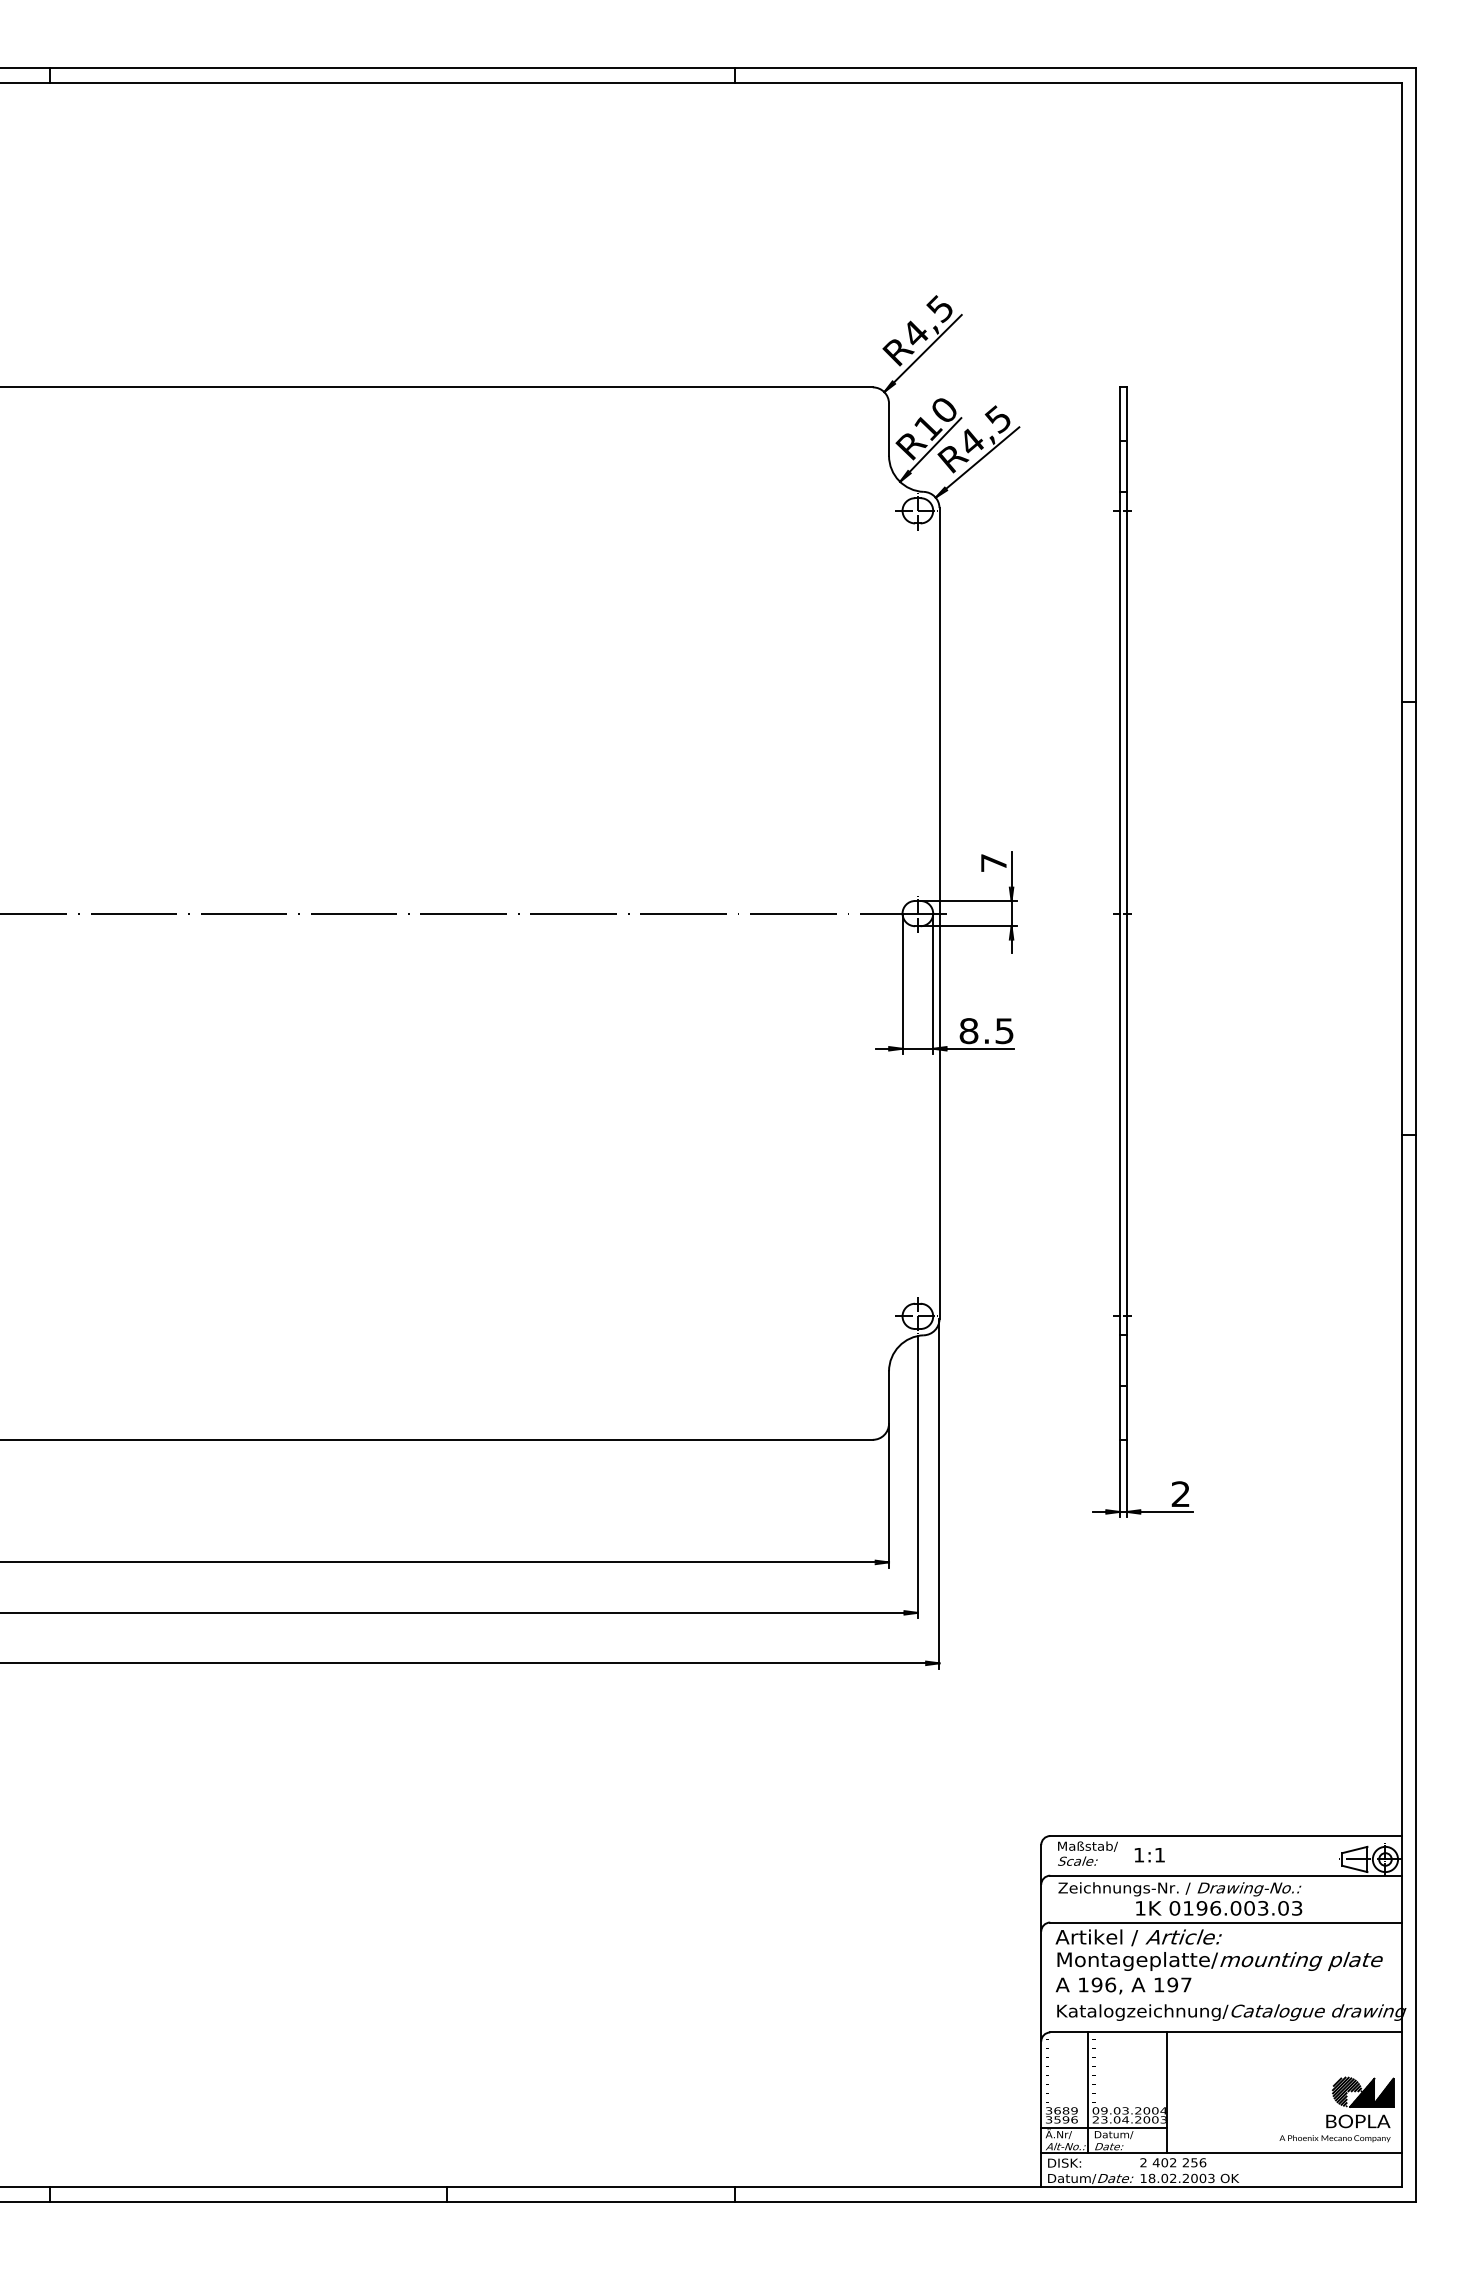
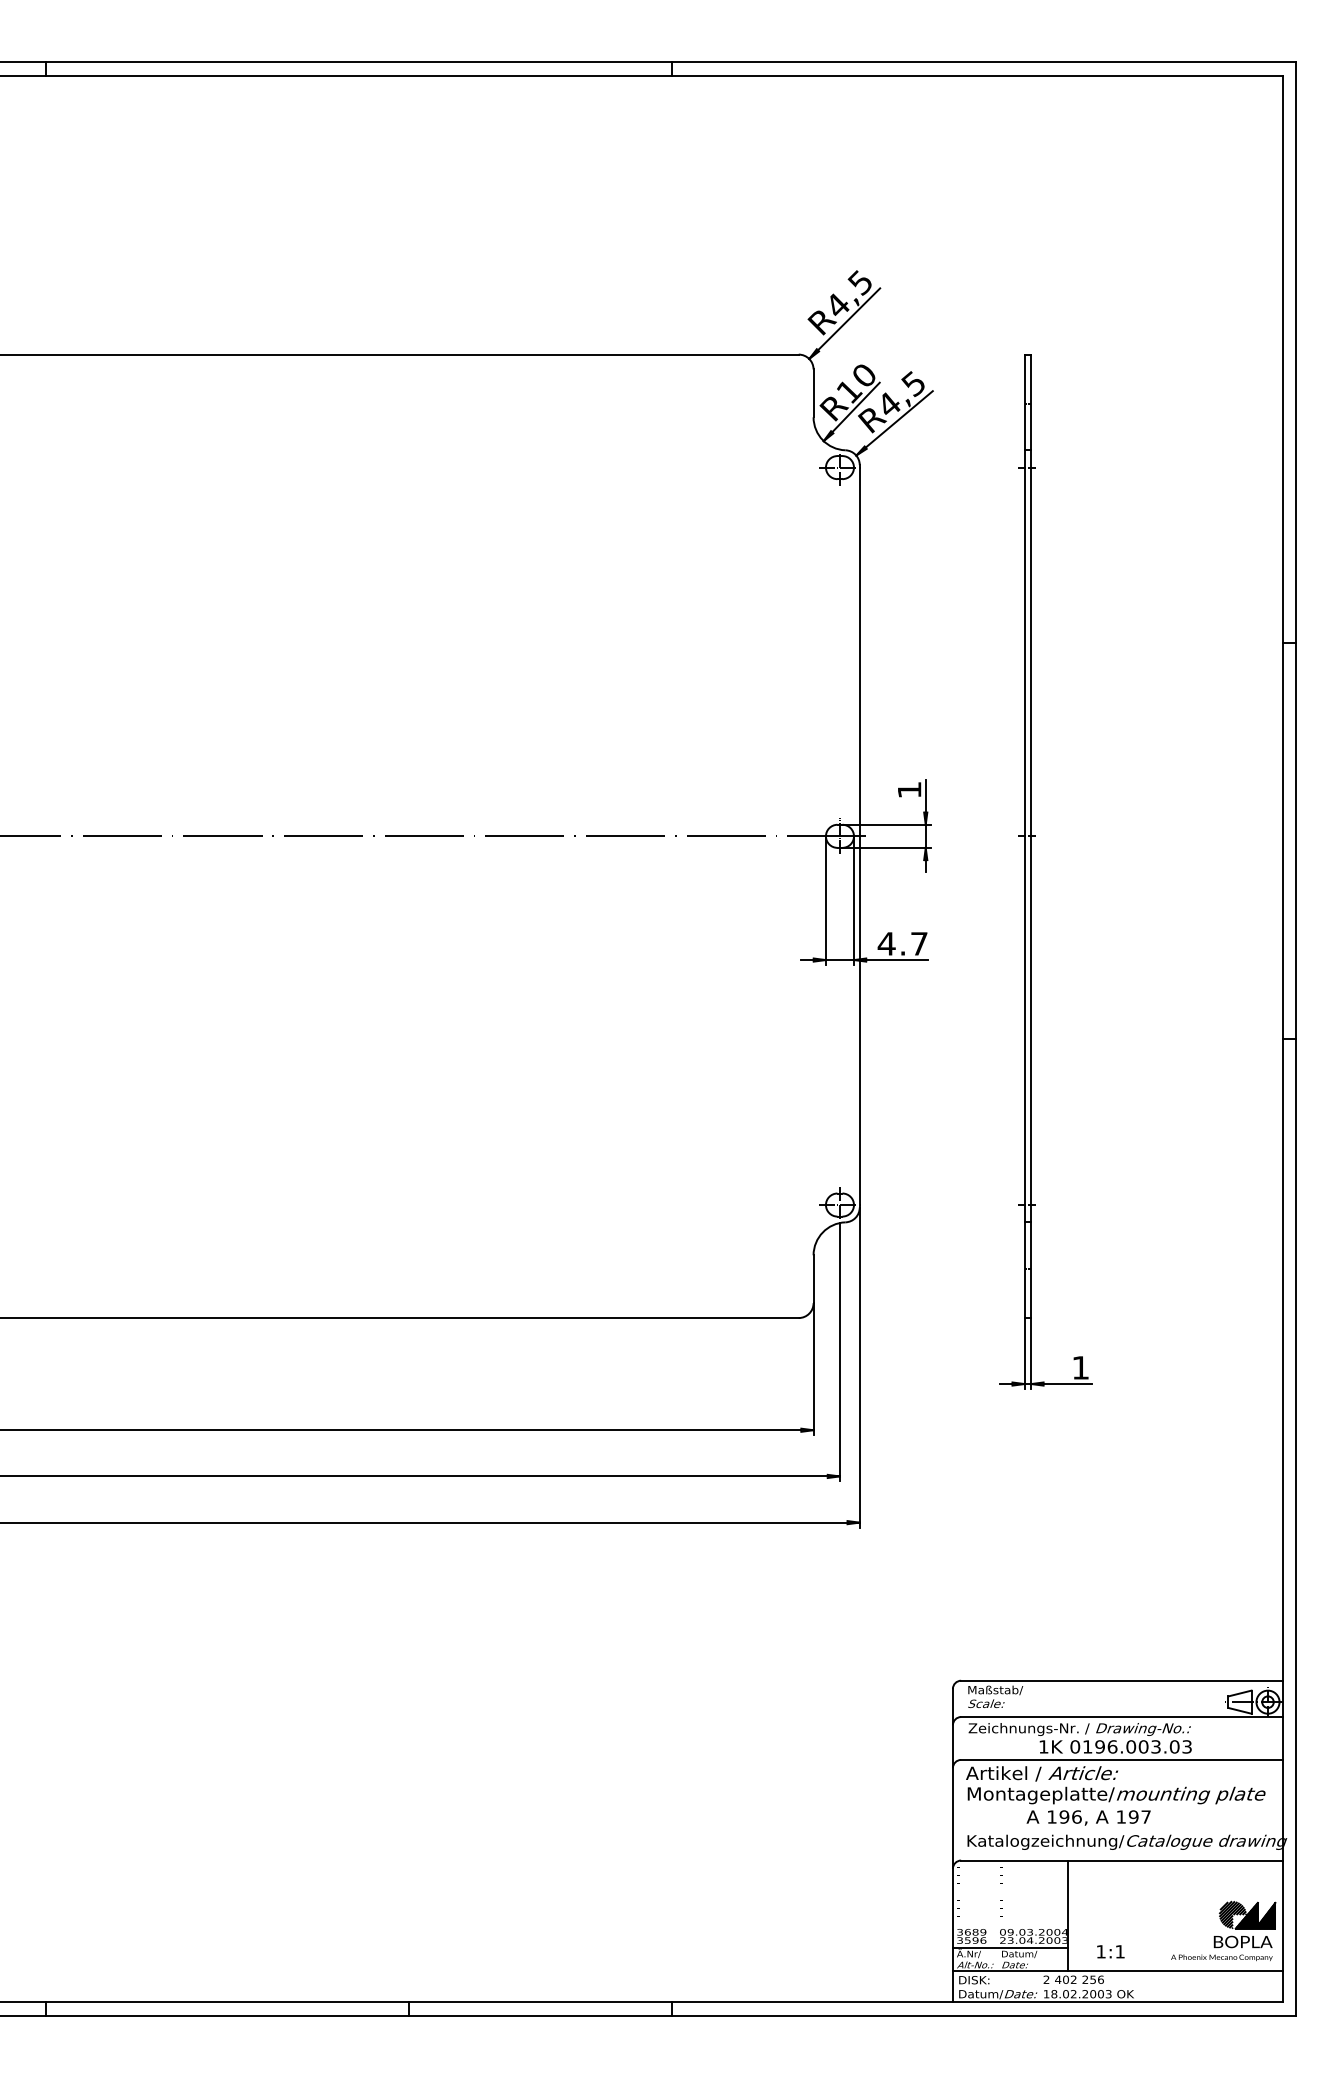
text: (993, 862) -> (909, 789), 7 -> 1
text: (986, 1031) -> (902, 944), 8.5 -> 4.7
text: (1180, 1493) -> (1080, 1367), 2 -> 1
text: (1149, 1855) -> (1110, 1952), moved
text: (1123, 1985) -> (1088, 1817), moved
line: (1088, 2092) -> (996, 1915), removed

